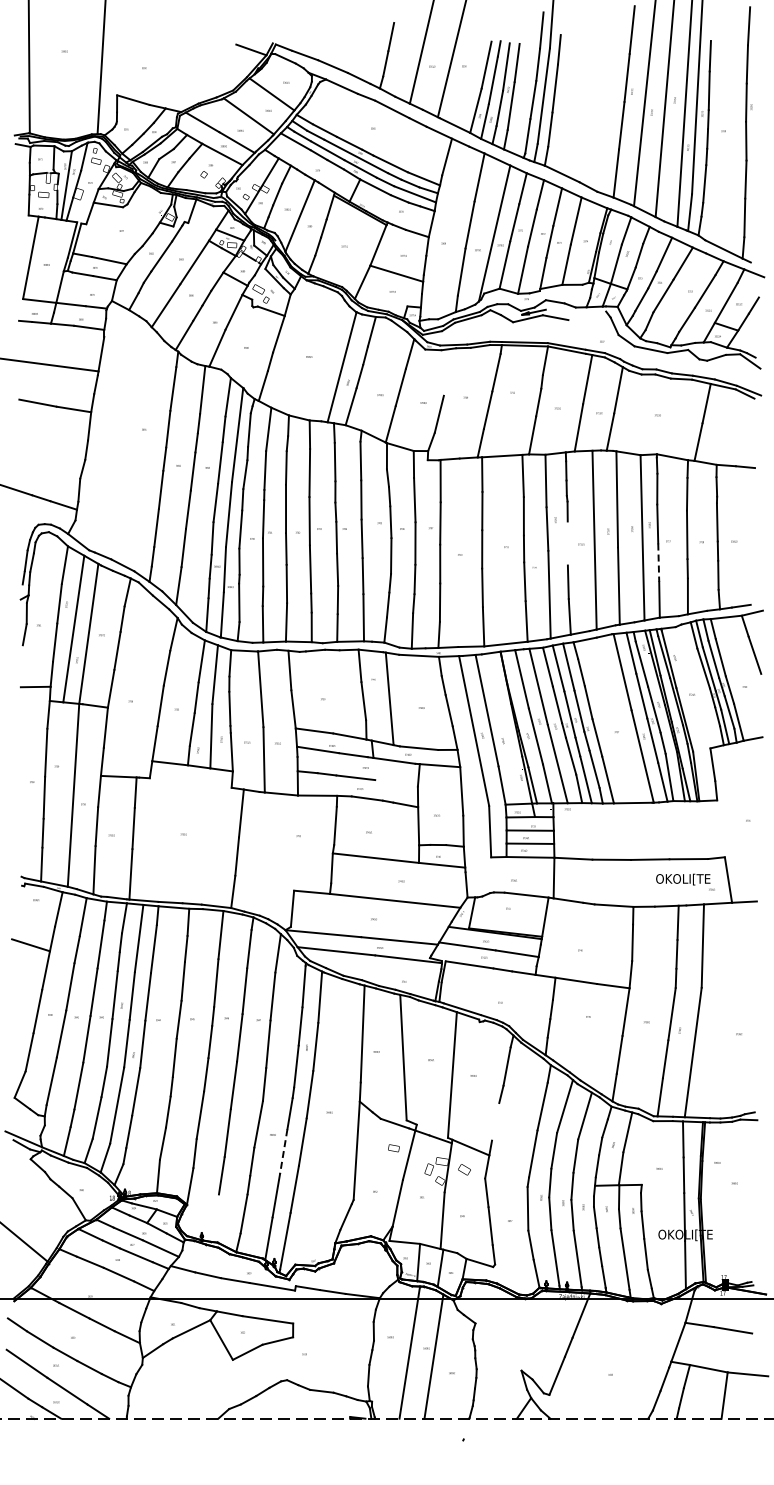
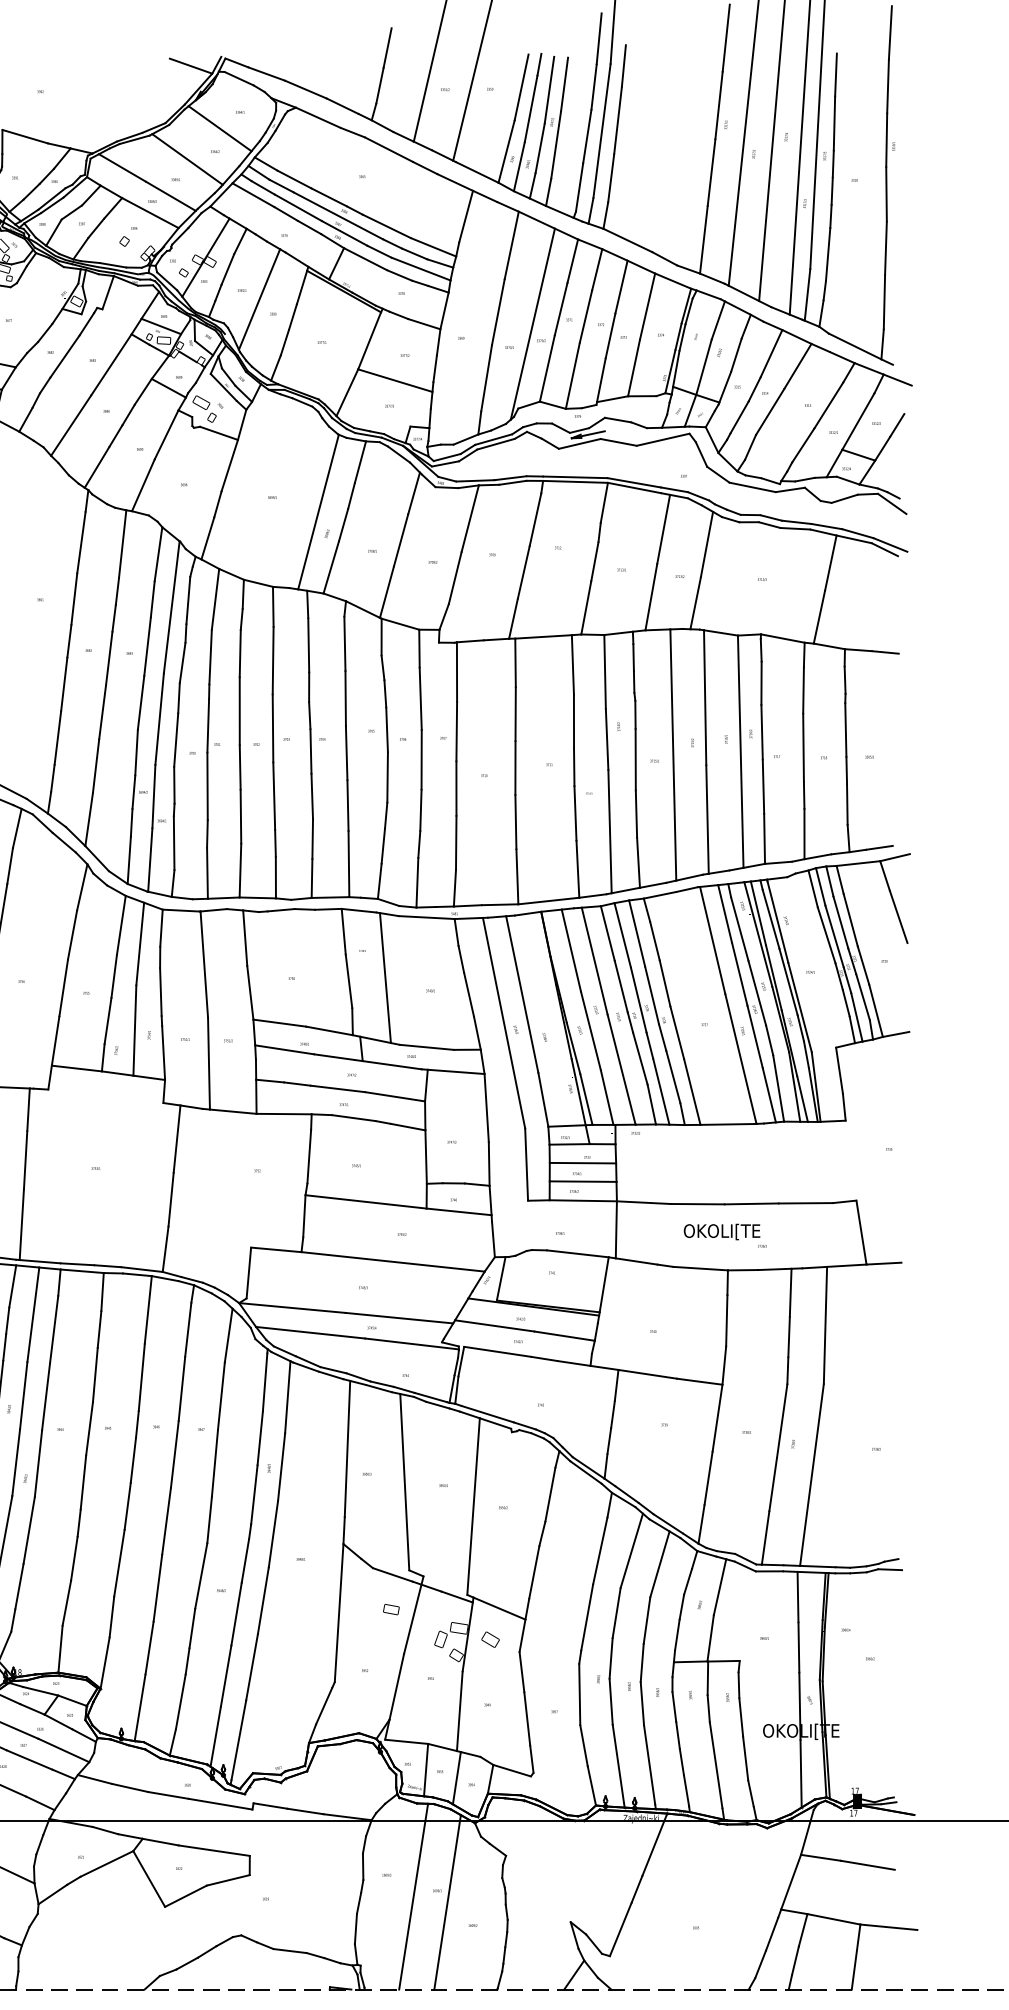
line: (586, 315) -> (661, 439), added
line: (449, 371) -> (469, 518), added
line: (567, 543) -> (635, 759), added
line: (658, 563) -> (763, 787), dashed -> solid
line: (396, 783) -> (394, 1096), added
text: (685, 881) -> (725, 1234), moved
line: (495, 1121) -> (534, 1571), added
line: (283, 1151) -> (236, 1614), dashed -> solid
line: (214, 1217) -> (139, 1706), added

